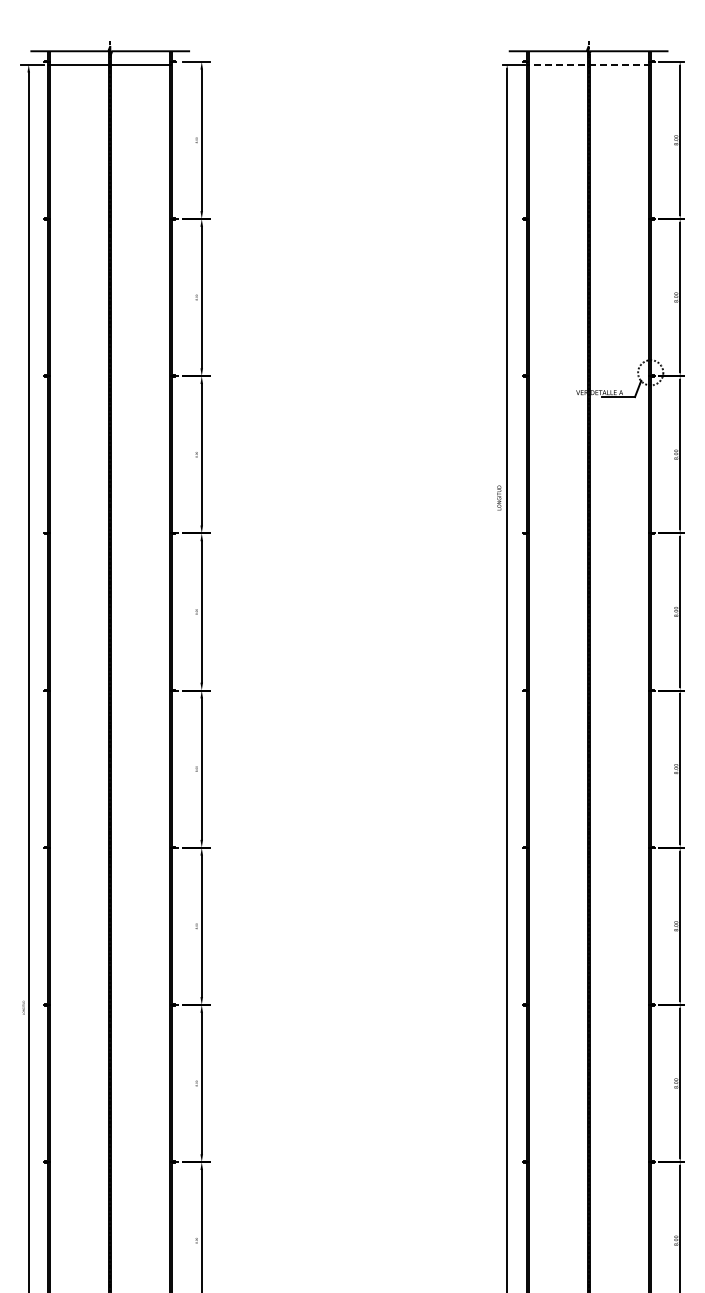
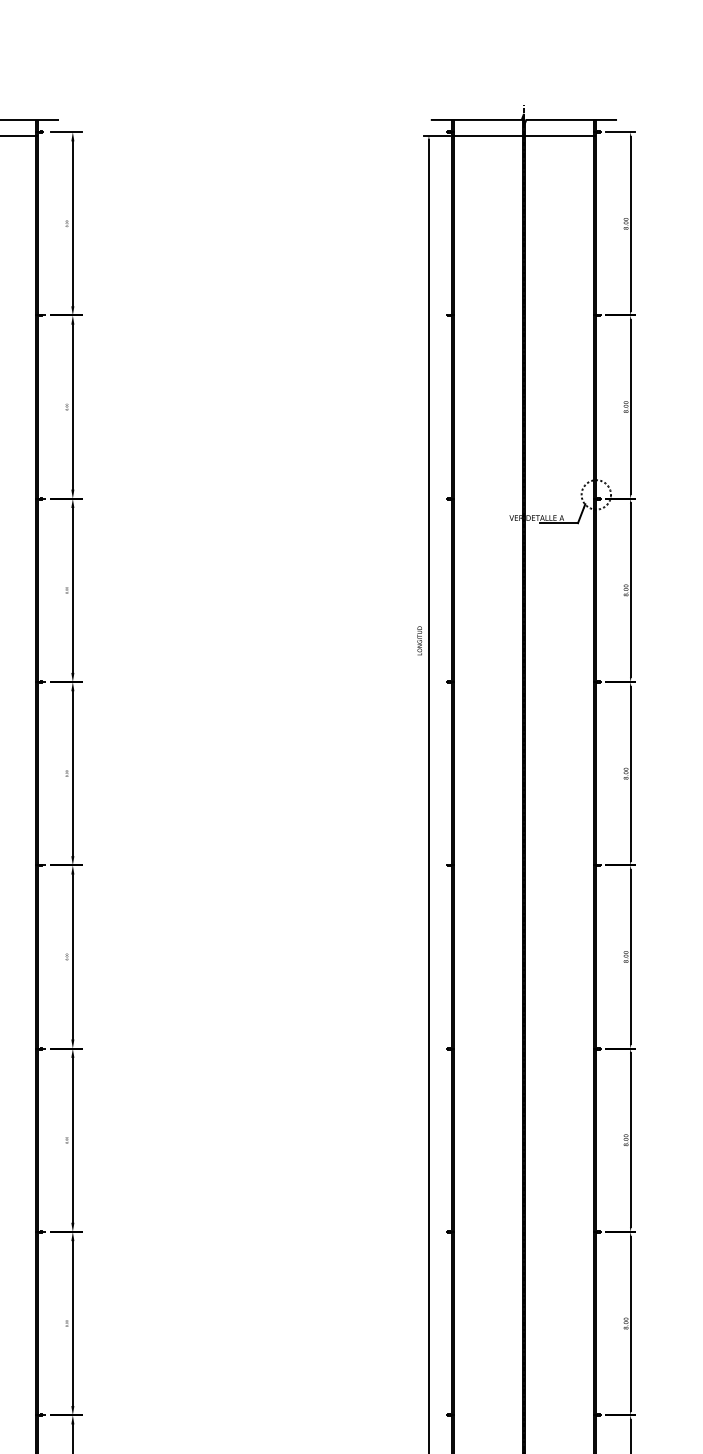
line: (588, 64) -> (523, 135), dashed -> solid

